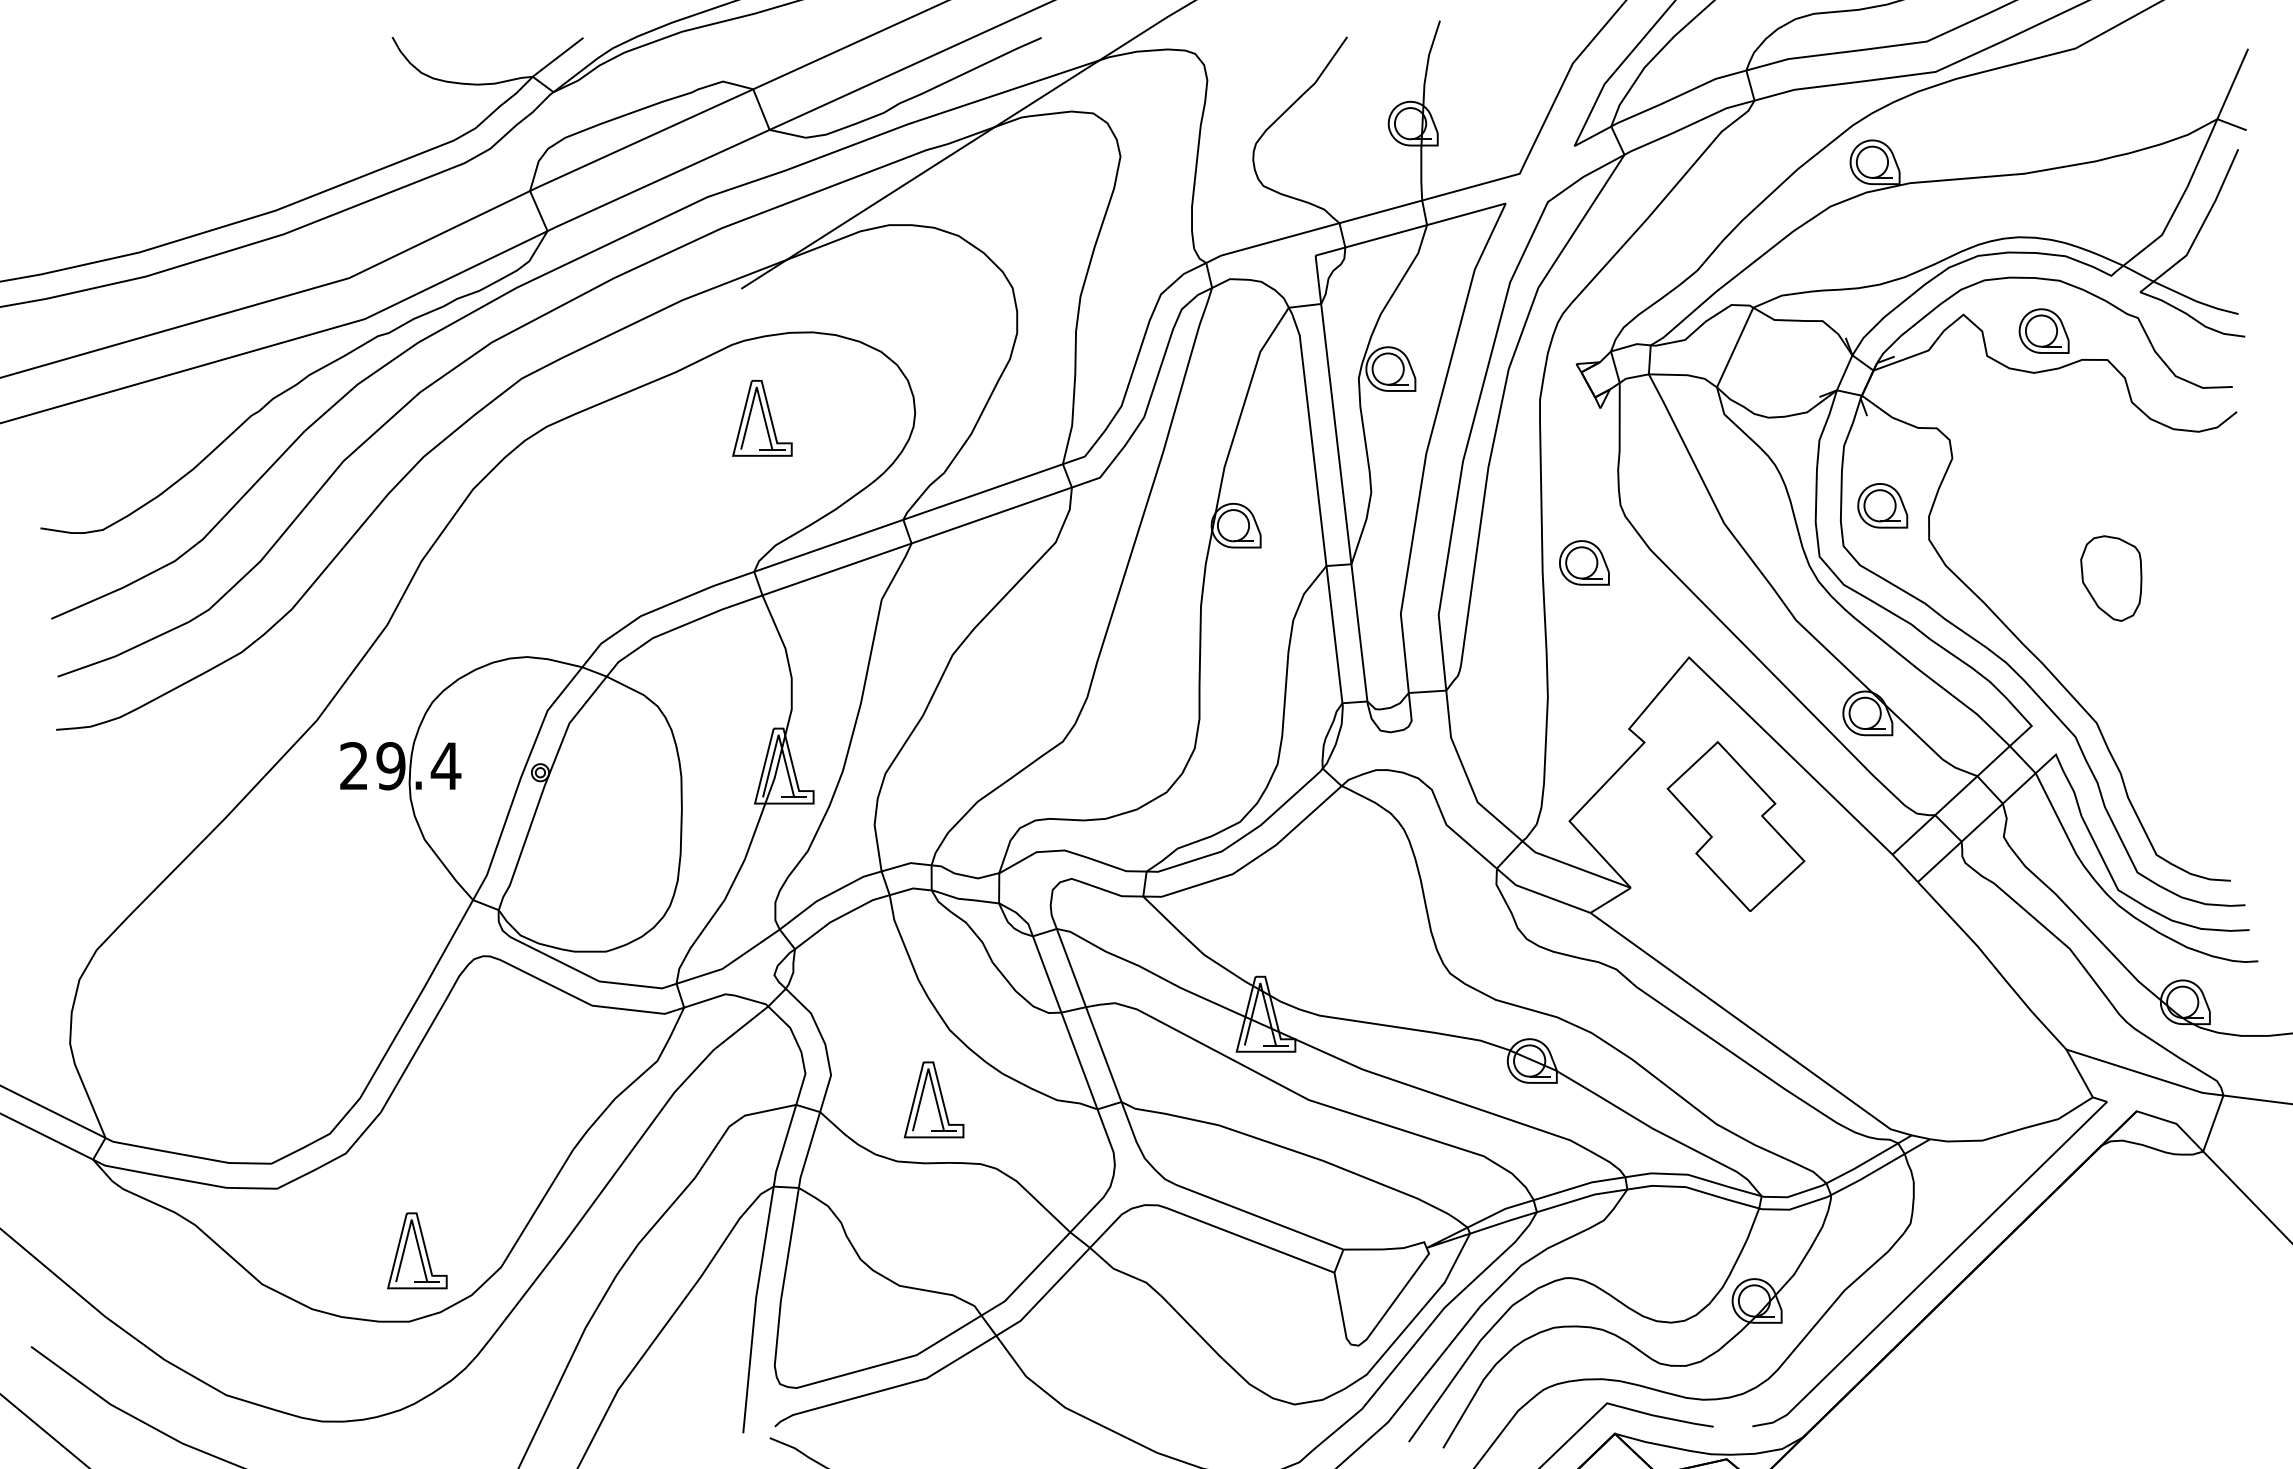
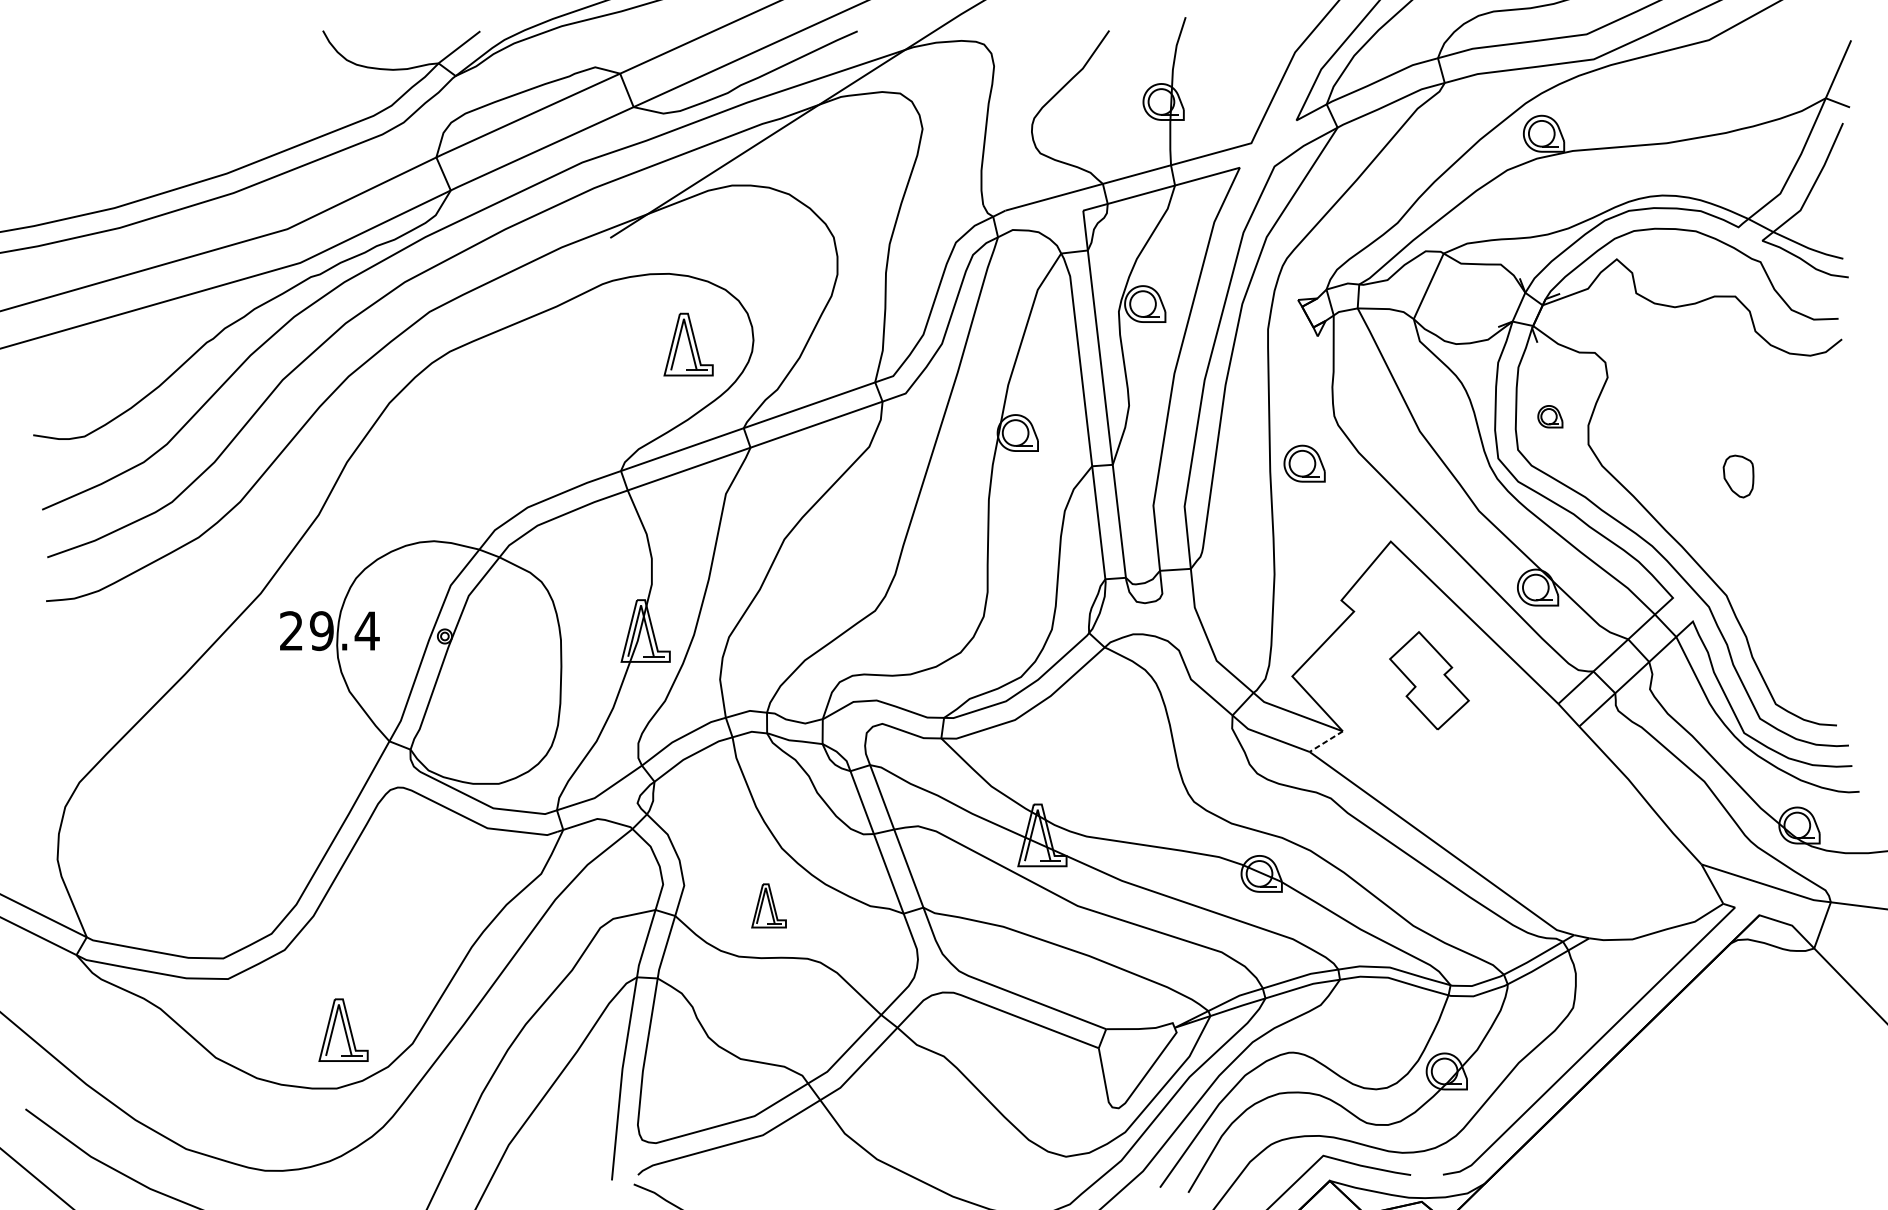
part: (2043, 330) -> (1682, 272), removed
part: (762, 418) -> (688, 344), moved
part: (1882, 505) -> (1550, 416), size x0.6
part: (2111, 578) -> (1738, 476), size x0.6
part: (1735, 826) -> (1429, 680), size x0.7
line: (1610, 900) -> (1326, 741), solid -> dashed
part: (933, 1099) -> (768, 905), size x0.7

